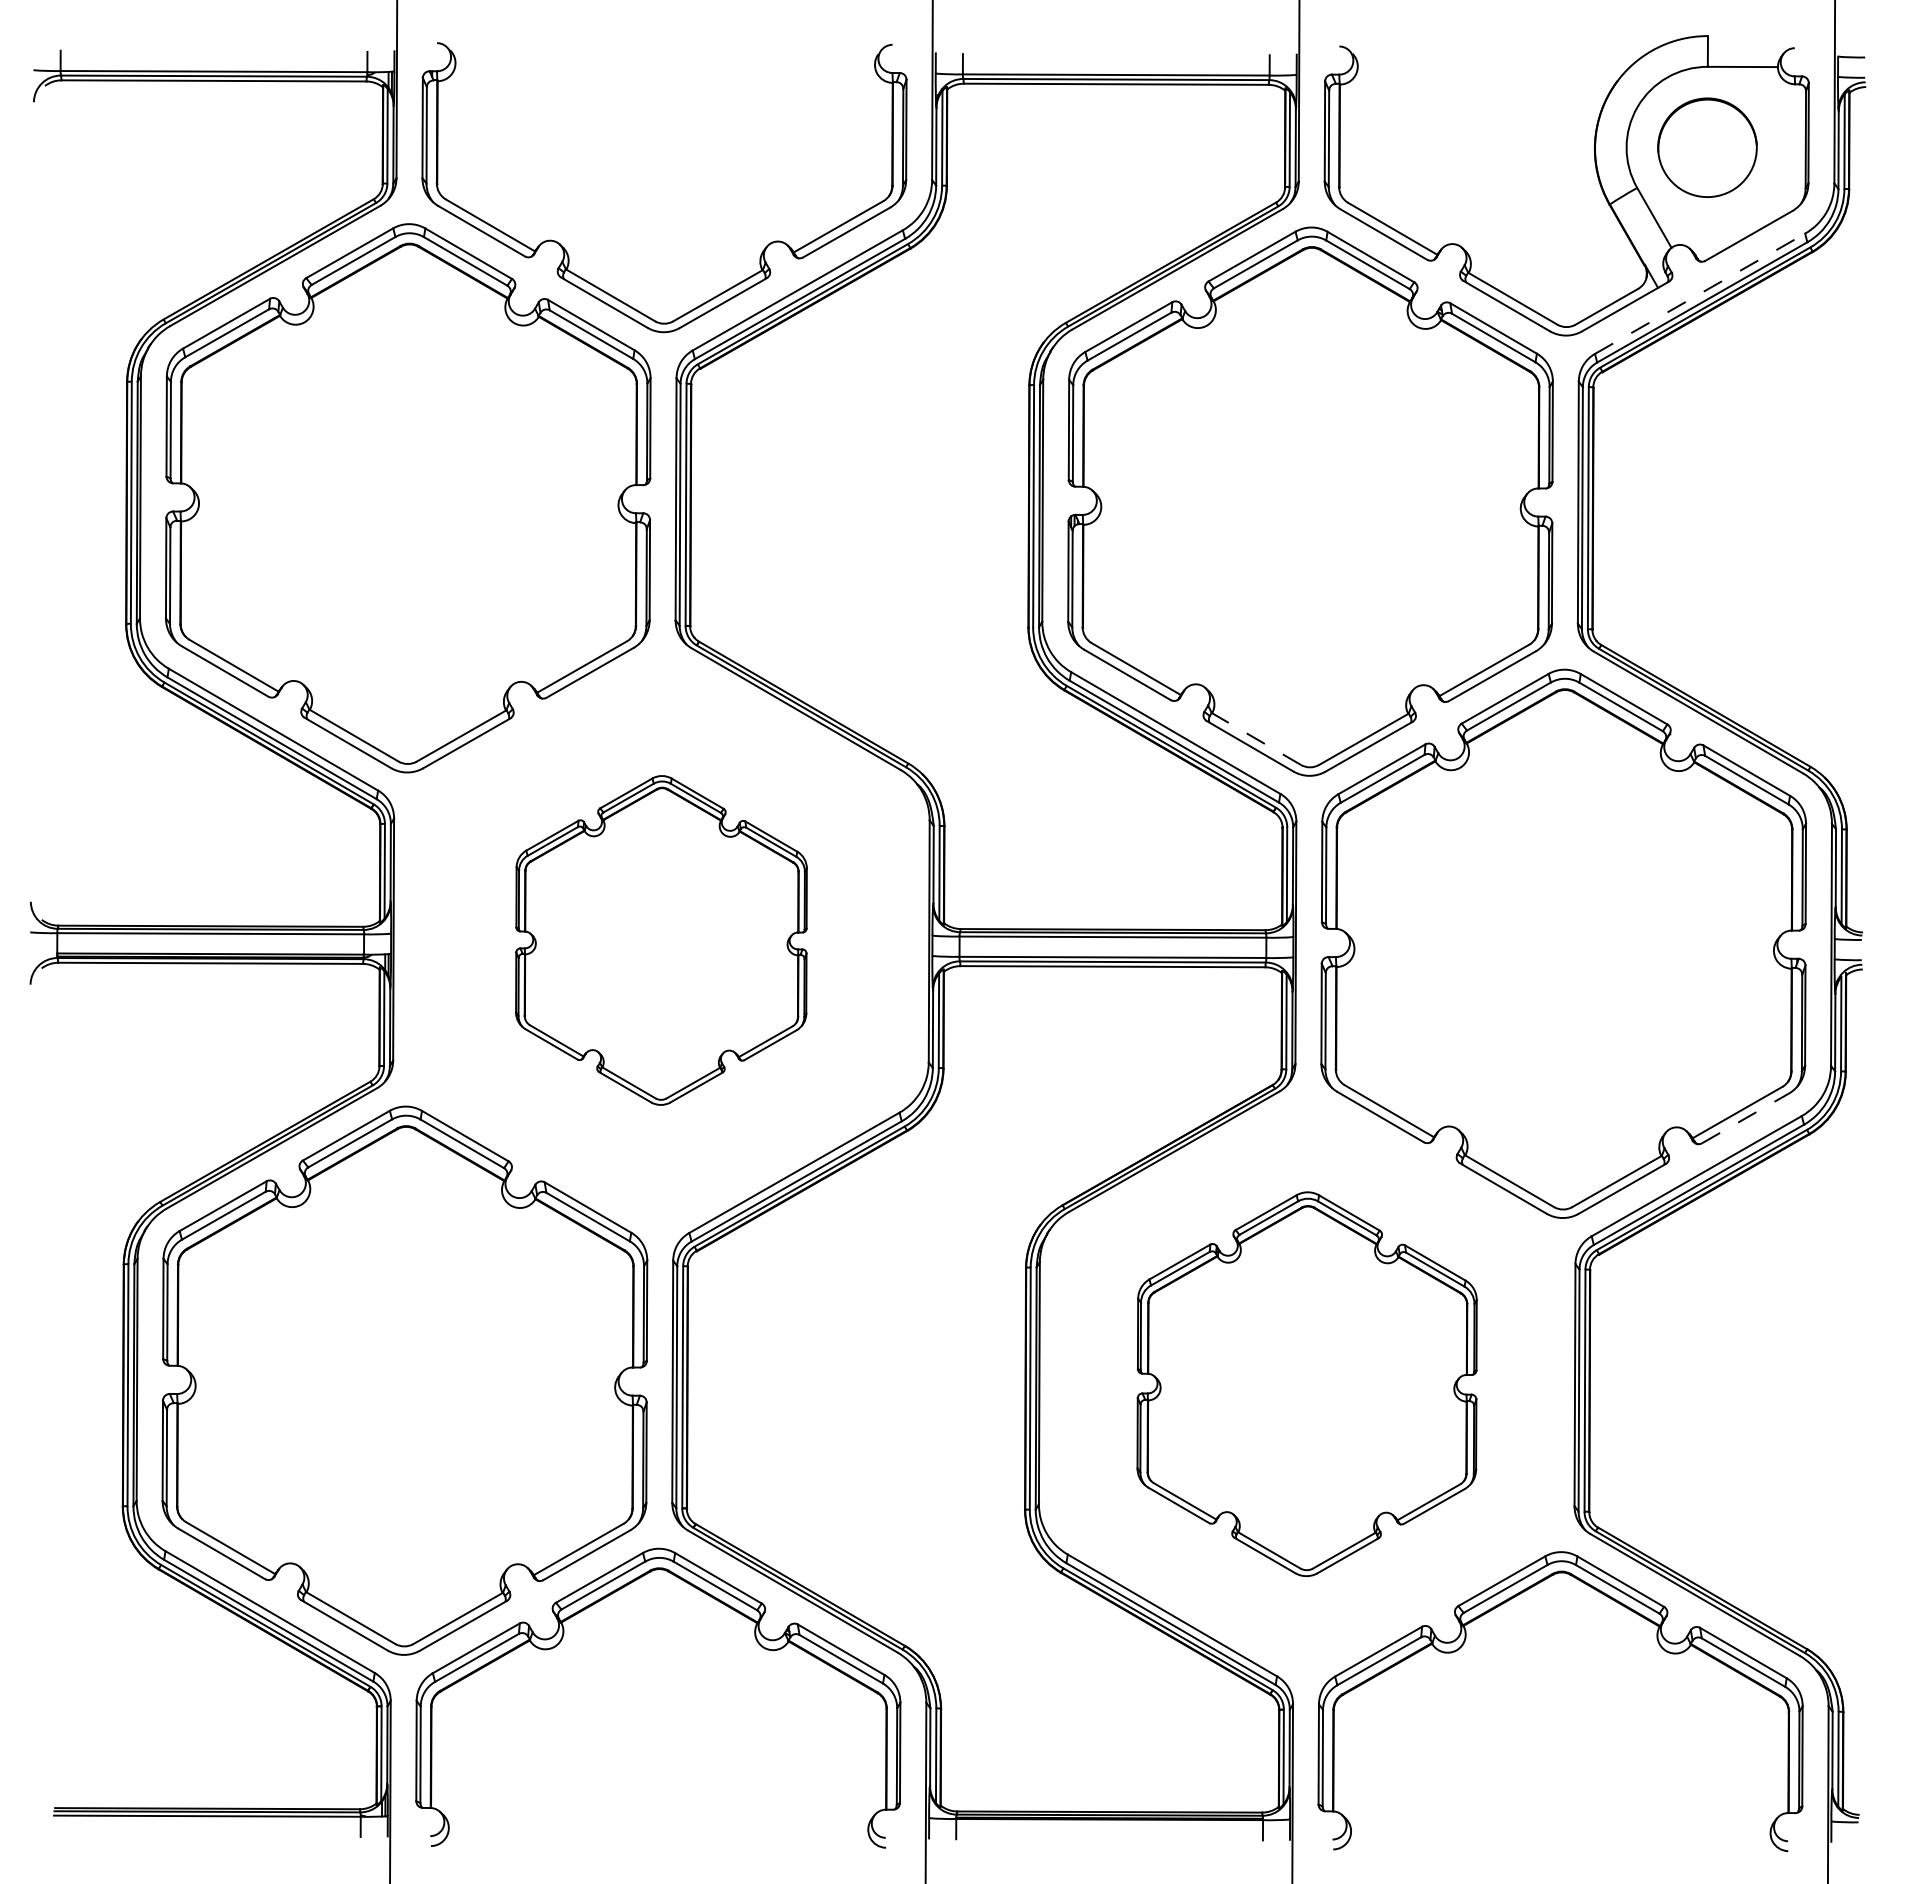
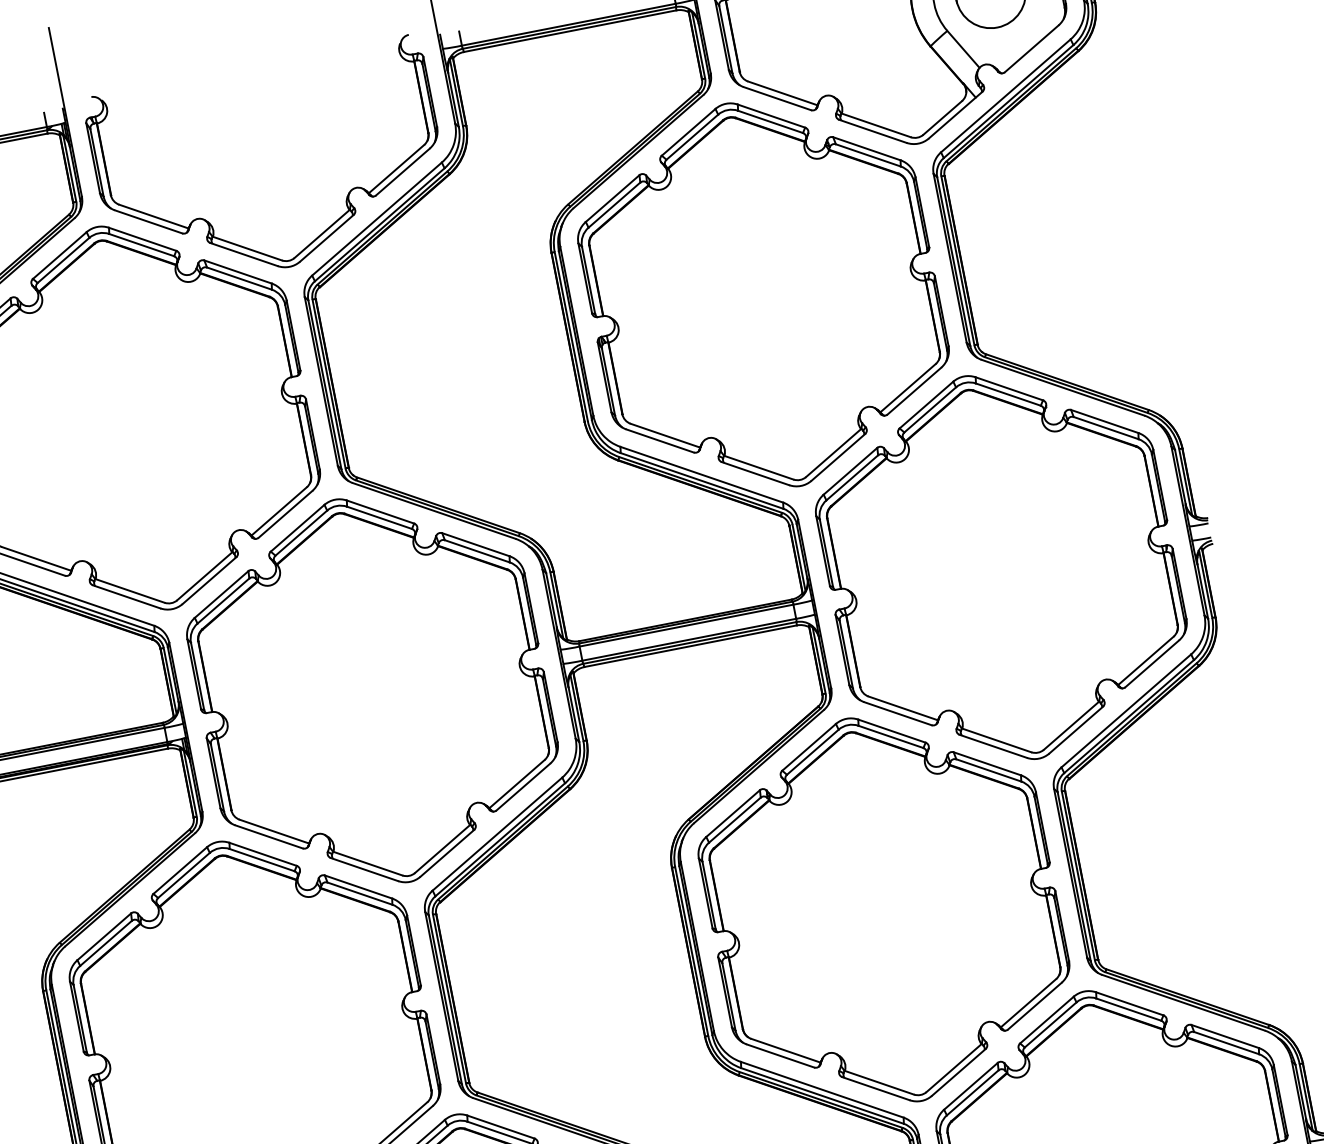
line: (1700, 293) -> (1006, 95), dashed -> solid
line: (1256, 738) -> (758, 467), dashed -> solid
part: (661, 940) -> (372, 690), size x1.67
line: (1745, 1118) -> (1152, 663), dashed -> solid
part: (1306, 1384) -> (883, 910), size x1.43

